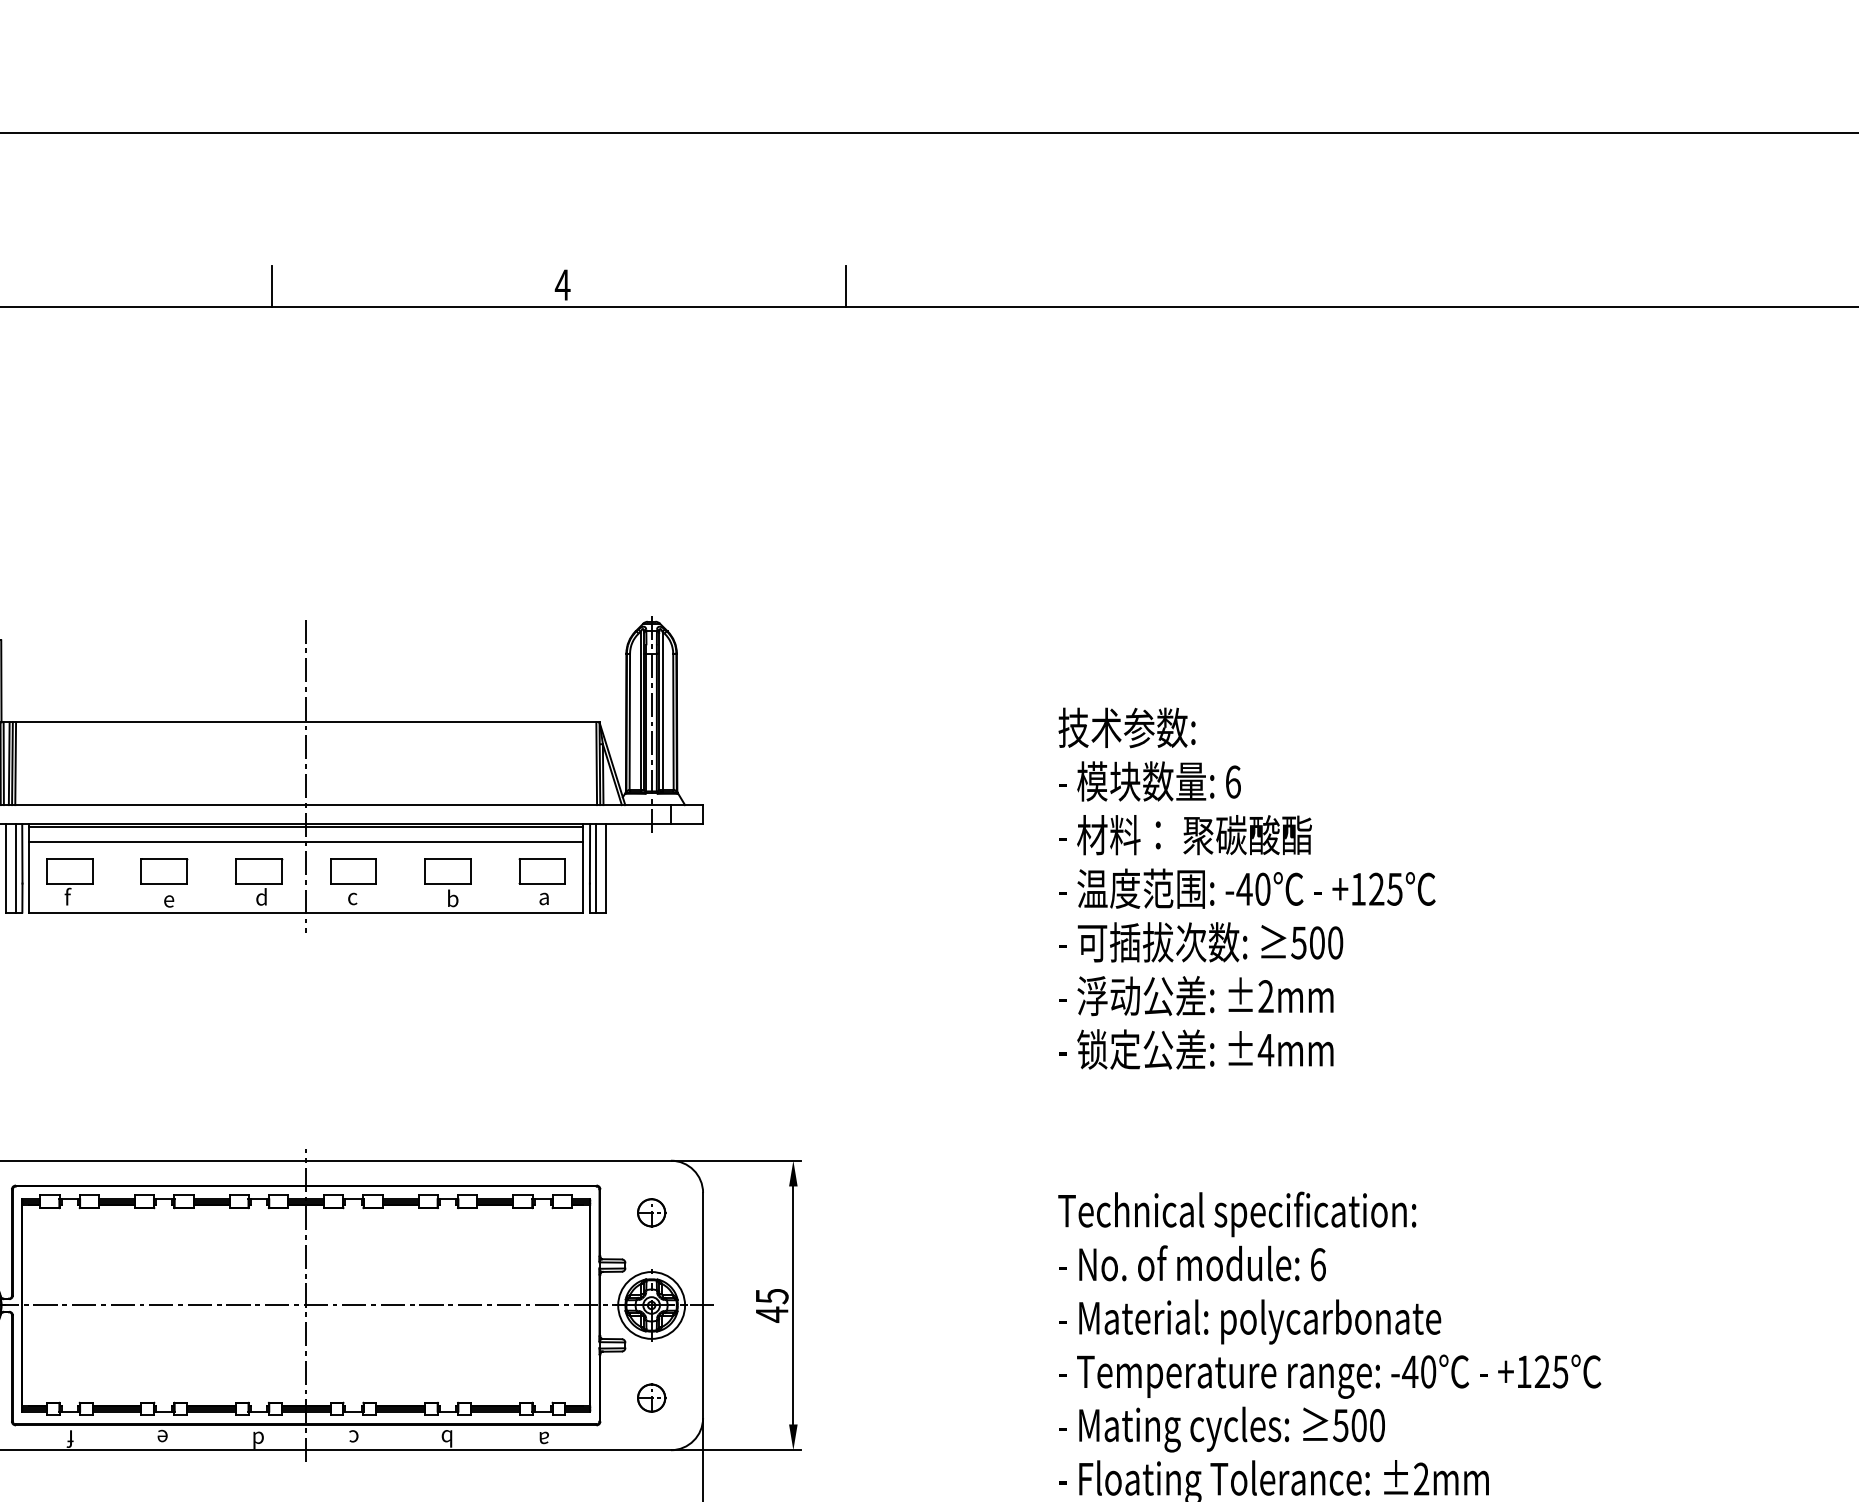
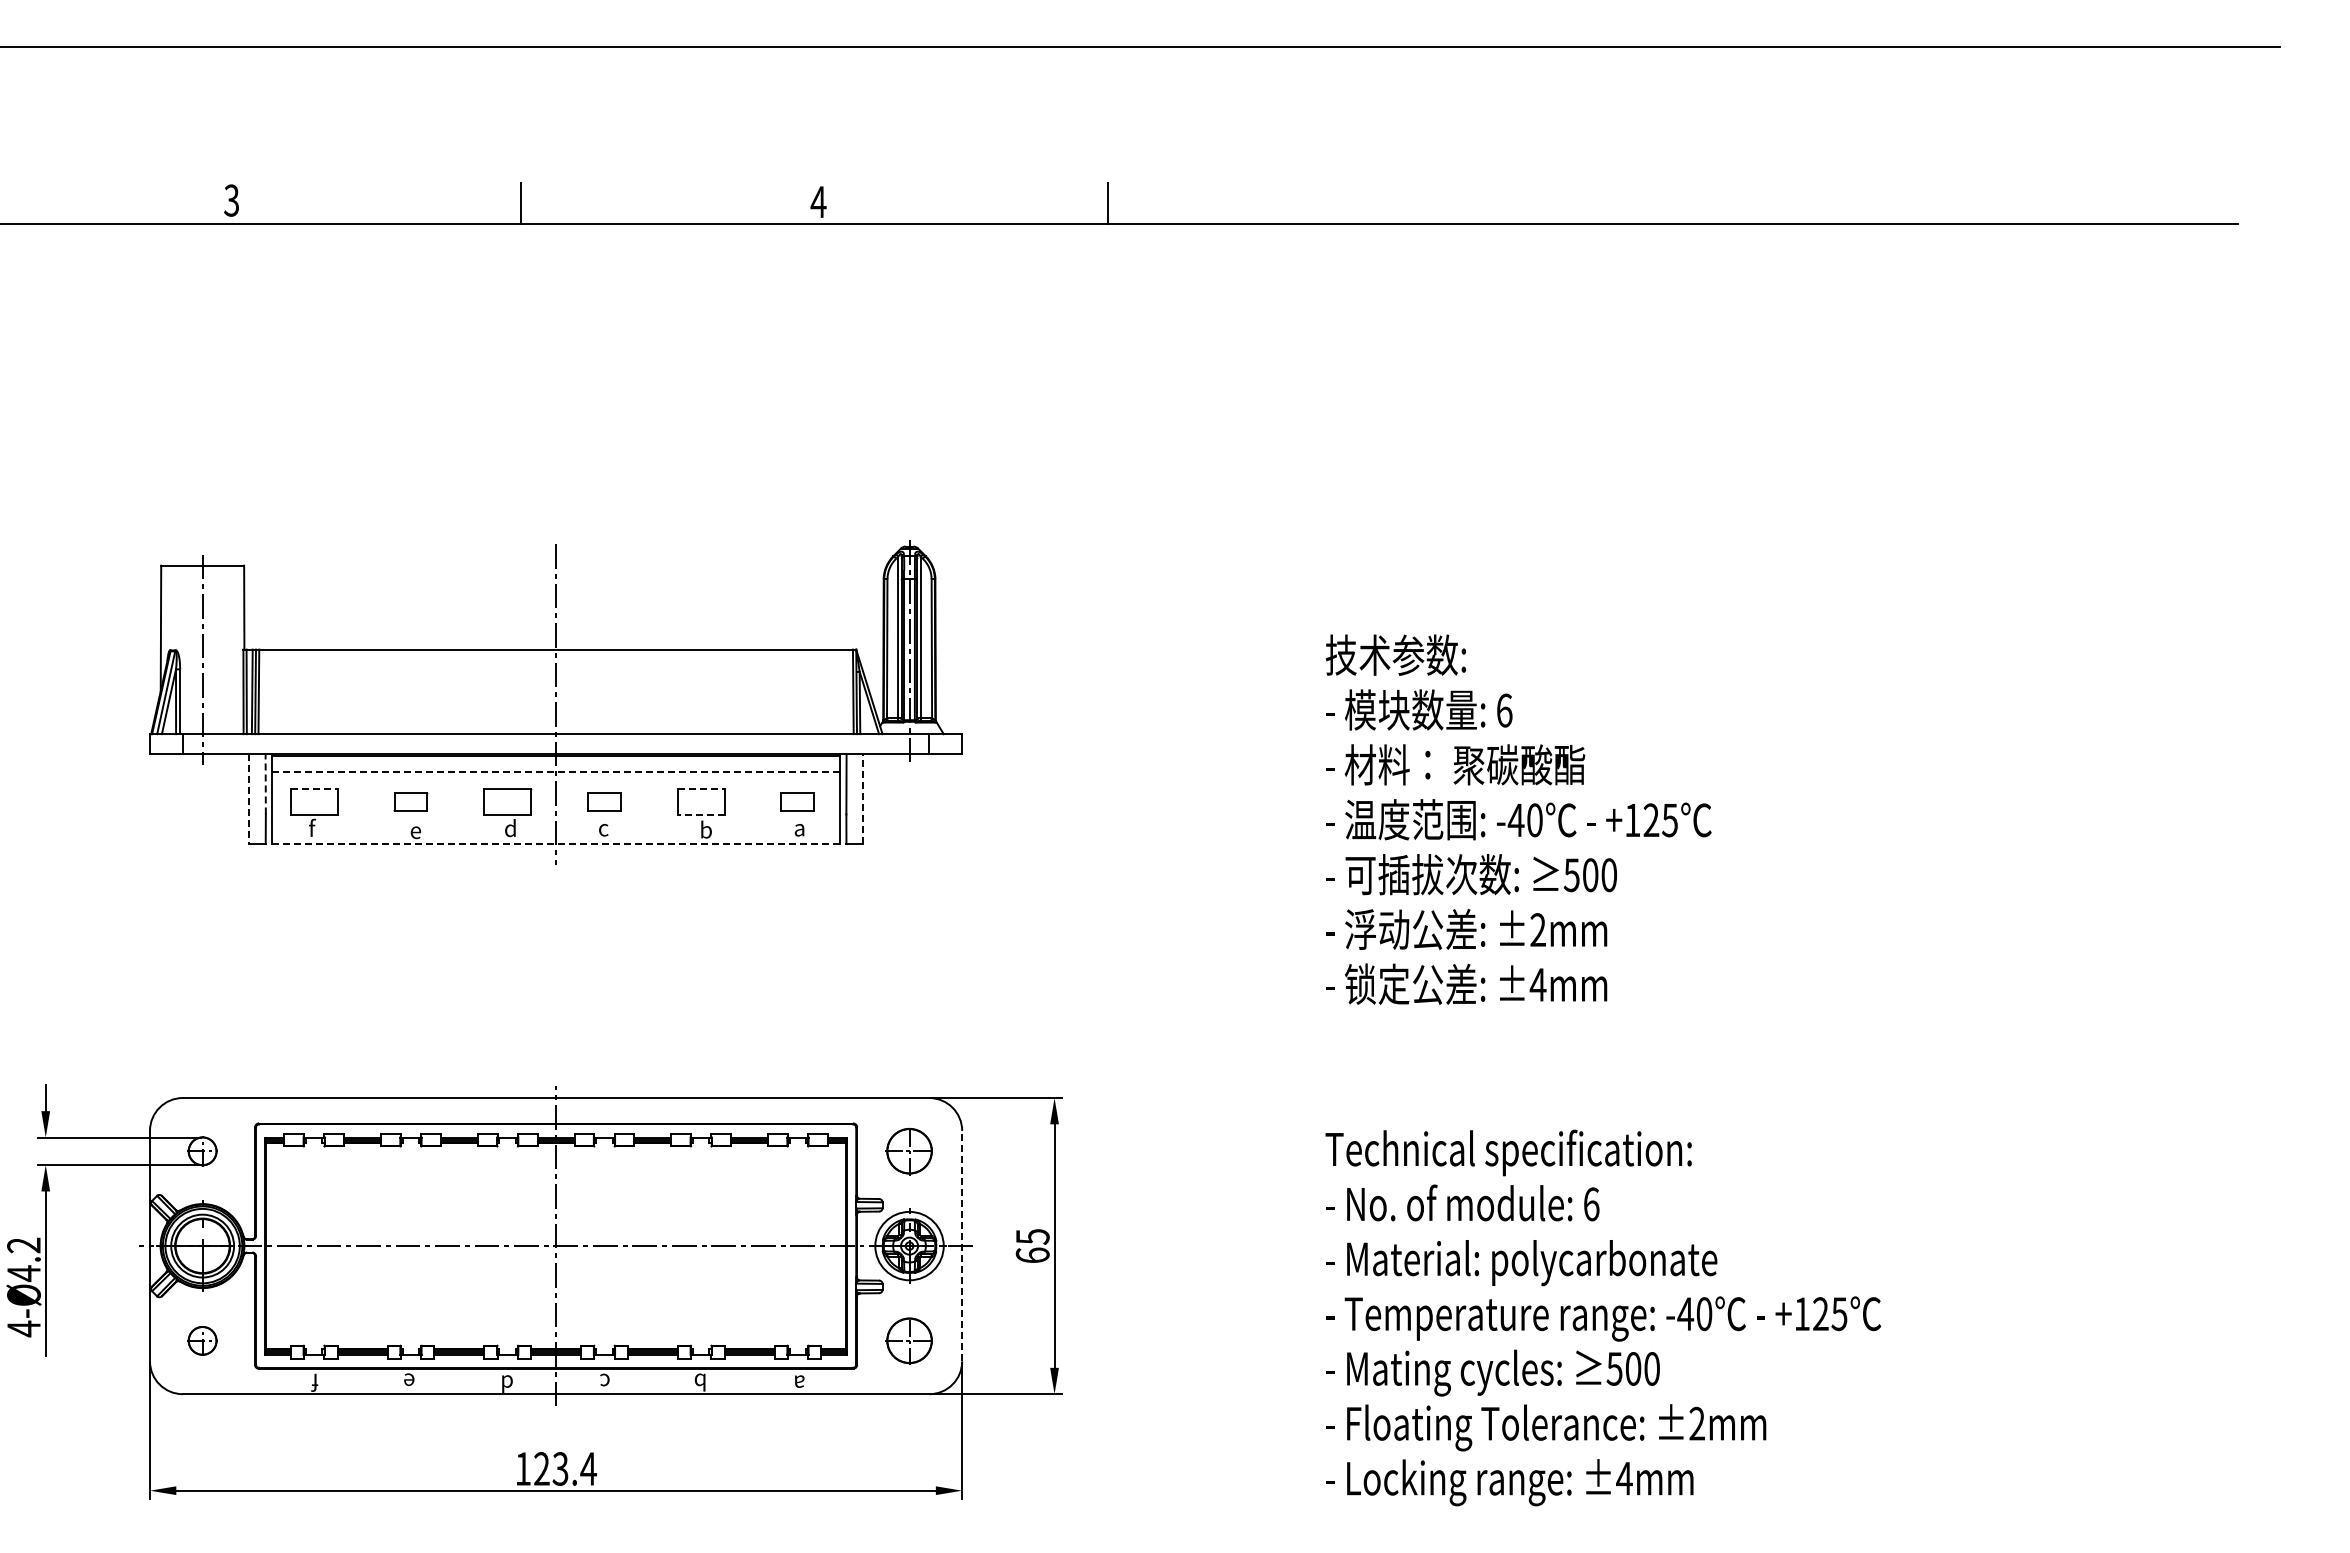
line: (306, 841) -> (556, 771), solid -> dashed
line: (22, 853) -> (265, 783), solid -> dashed
line: (70, 859) -> (314, 789), solid -> dashed
line: (448, 859) -> (701, 789), solid -> dashed
line: (16, 867) -> (259, 798), removed
line: (595, 867) -> (852, 798), removed
line: (605, 867) -> (862, 798), solid -> dashed
line: (6, 868) -> (249, 799), solid -> dashed
part: (163, 870) -> (410, 801), size x0.7
part: (353, 870) -> (604, 801), size x0.7
part: (542, 870) -> (797, 801), size x0.7
line: (447, 883) -> (700, 814), solid -> dashed
line: (306, 912) -> (556, 844), solid -> dashed
part: (651, 1212) -> (909, 1151), size x1.6
line: (703, 1304) -> (962, 1245), solid -> dashed
text: (771, 1314) -> (1032, 1255), 45 -> 65
part: (651, 1397) -> (909, 1340), size x1.6

